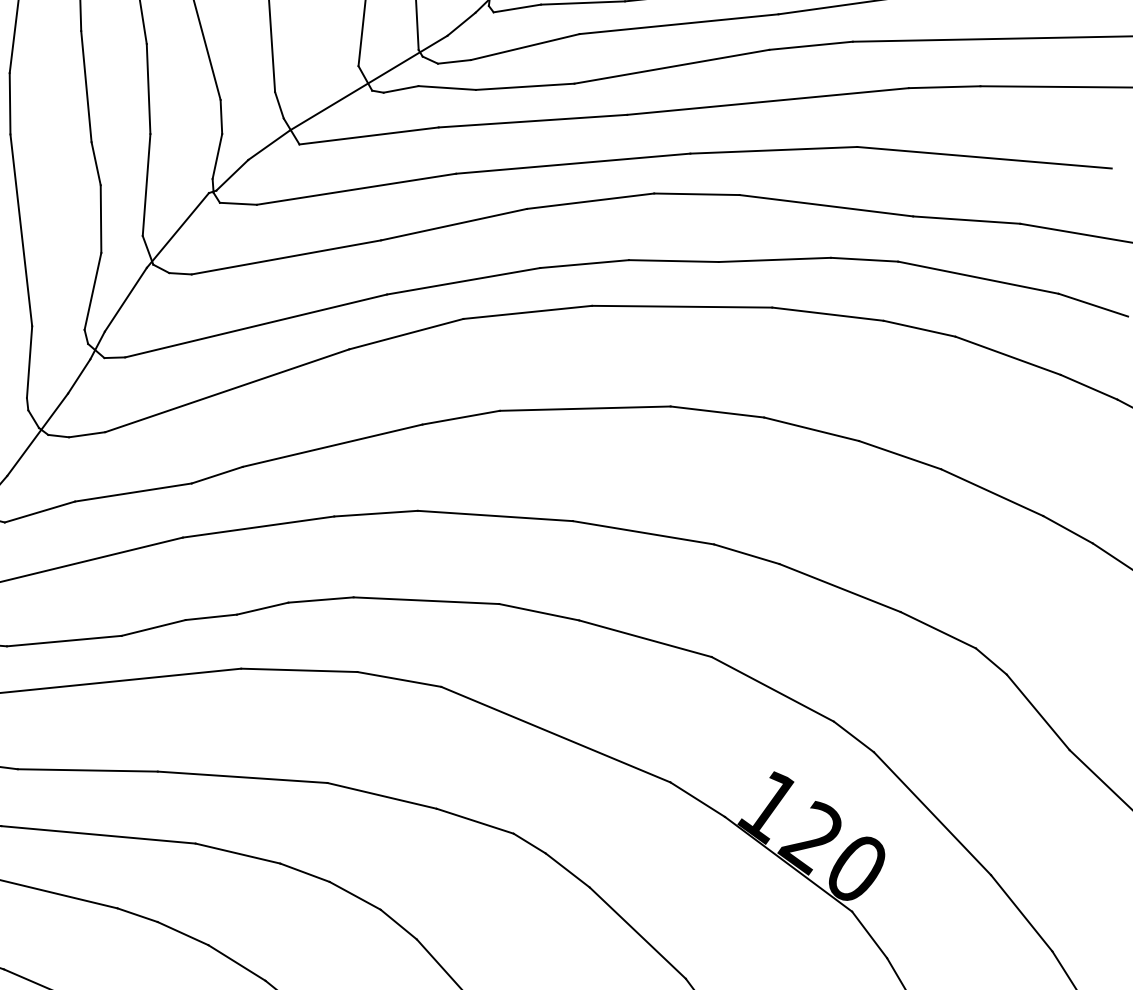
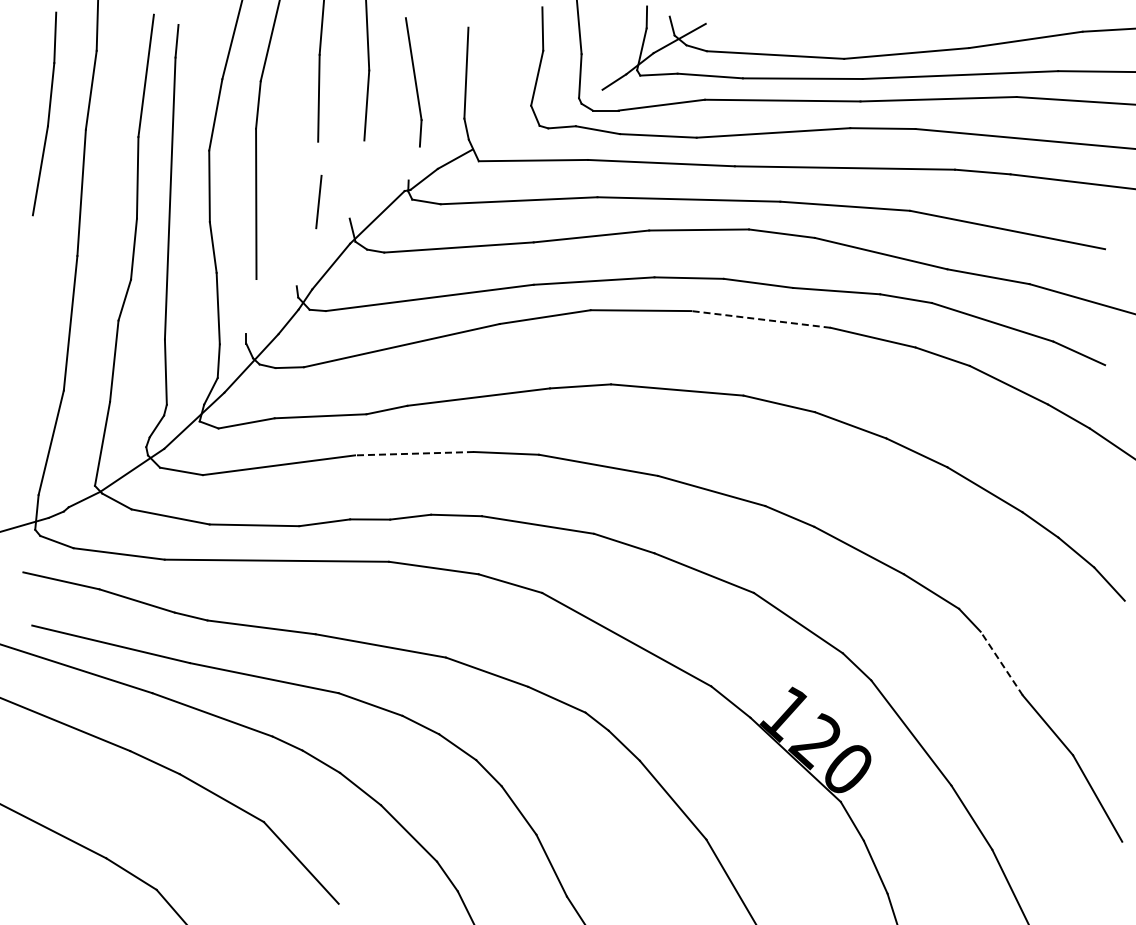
line: (368, 82) -> (537, 119), removed
line: (216, 156) -> (413, 163), removed
line: (95, 163) -> (319, 158), removed
line: (145, 185) -> (356, 179), removed
line: (93, 291) -> (306, 257), removed
line: (681, 306) -> (760, 319), solid -> dashed
line: (29, 362) -> (251, 306), removed
line: (258, 526) -> (414, 453), solid -> dashed
line: (1037, 712) -> (1001, 663), solid -> dashed

